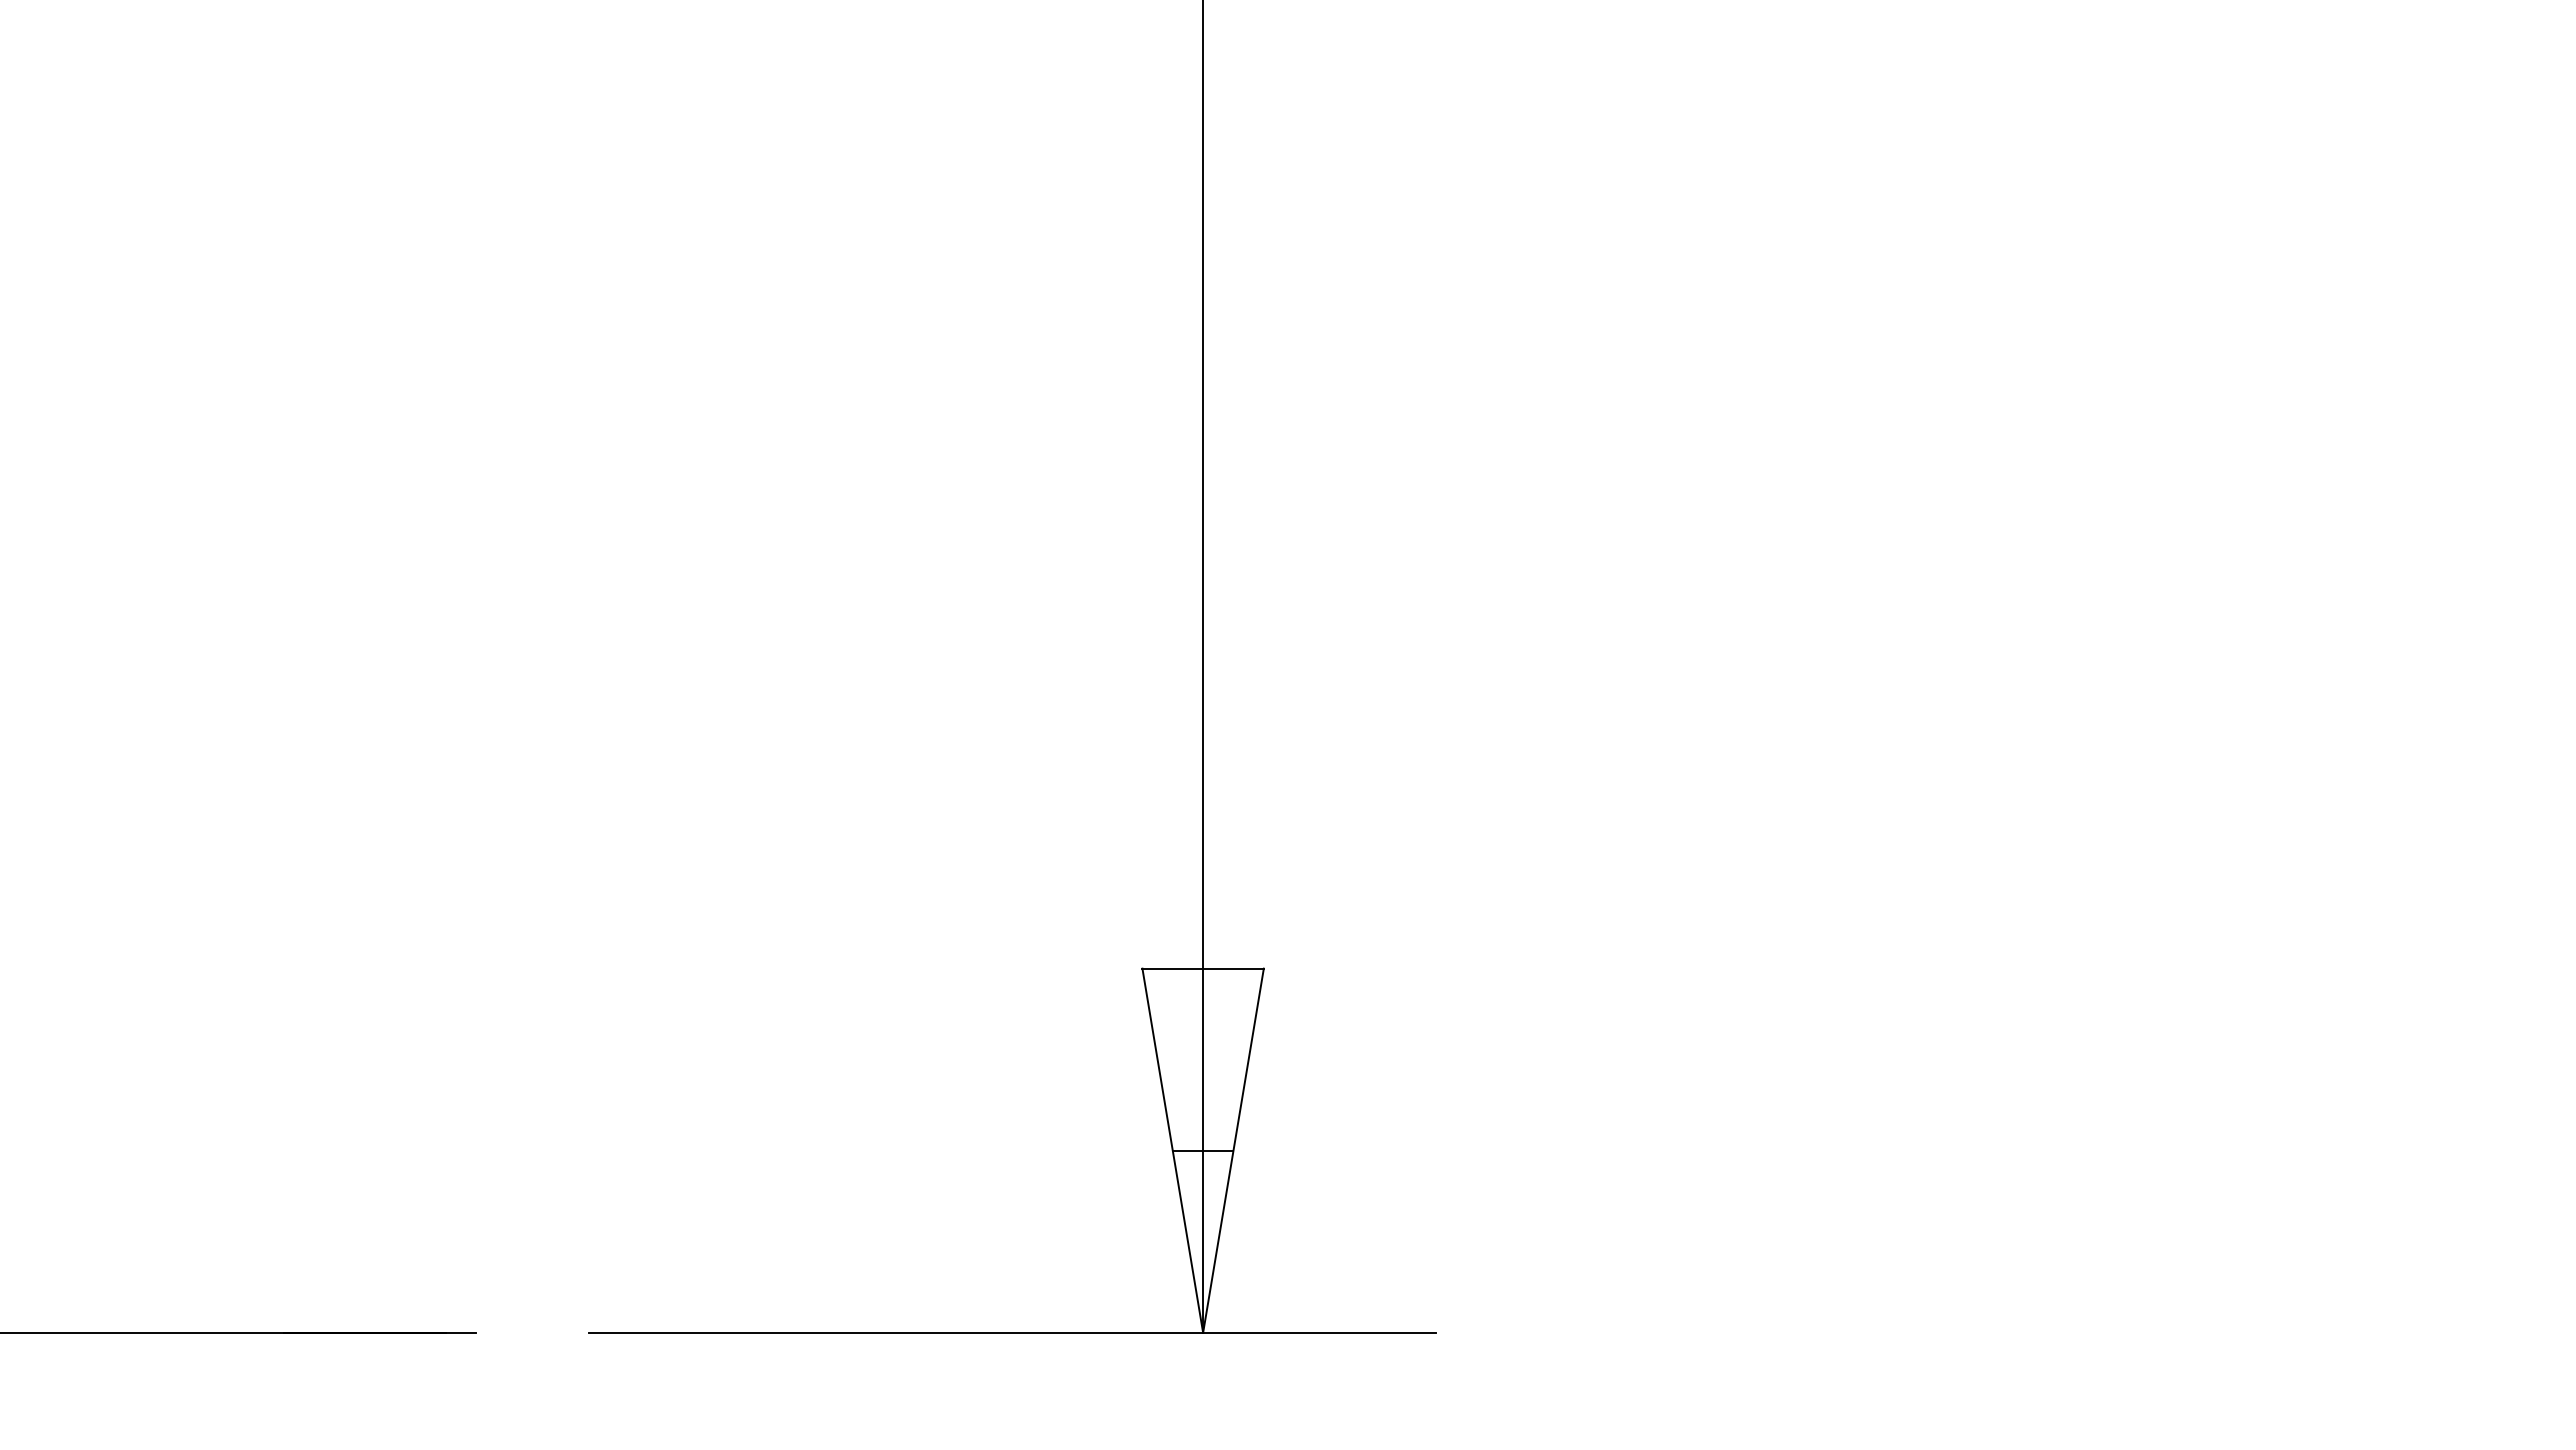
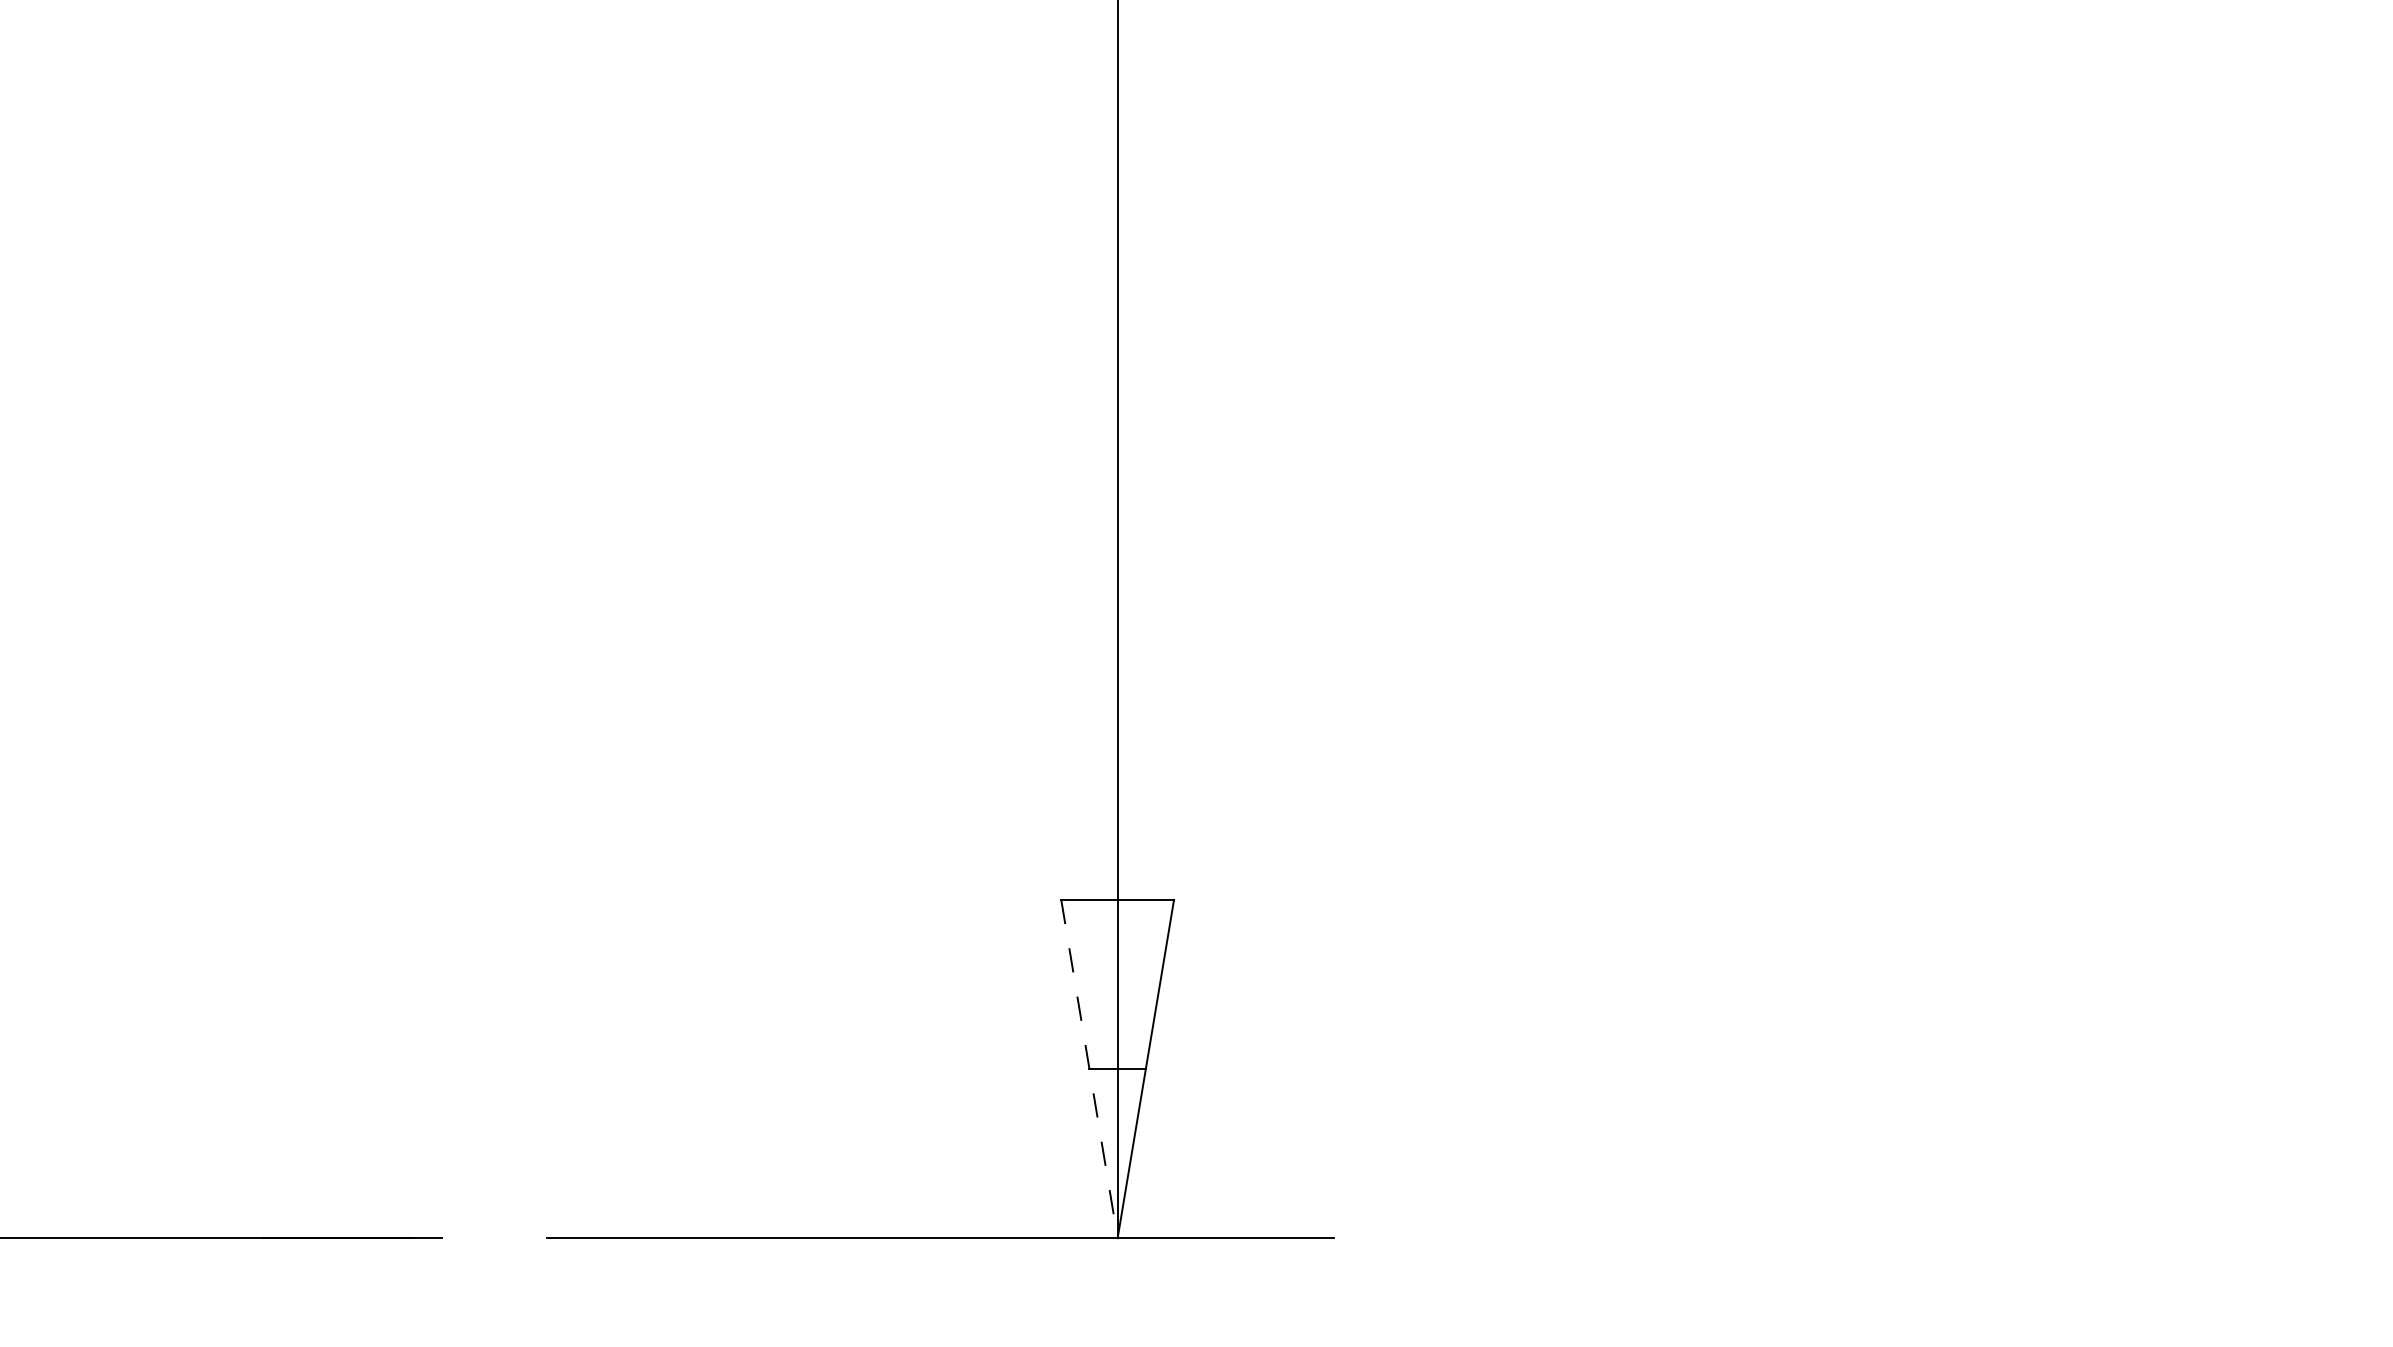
line: (1172, 1150) -> (1089, 1068), solid -> dashed

